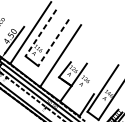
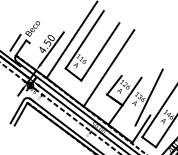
line: (40, 32) -> (84, 39), dashed -> solid
line: (53, 42) -> (100, 51), dashed -> solid
line: (92, 79) -> (148, 97), added

